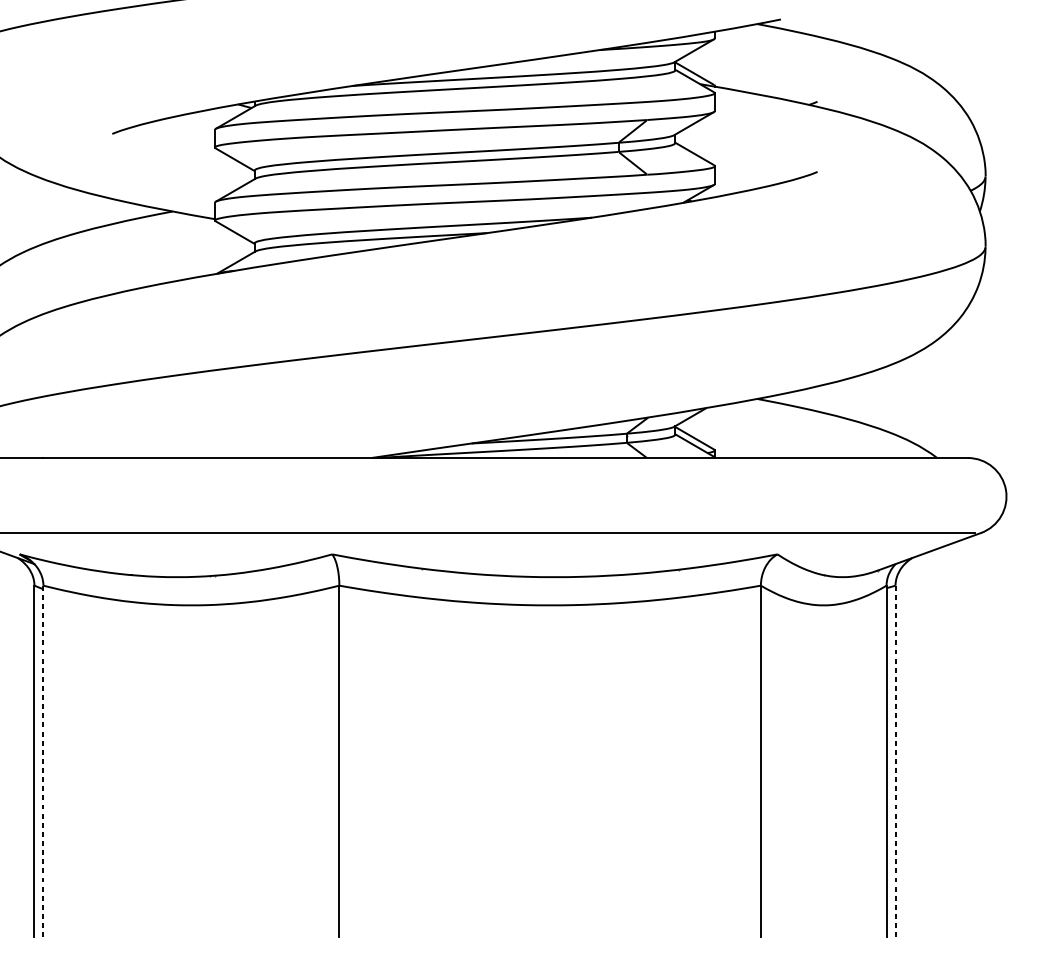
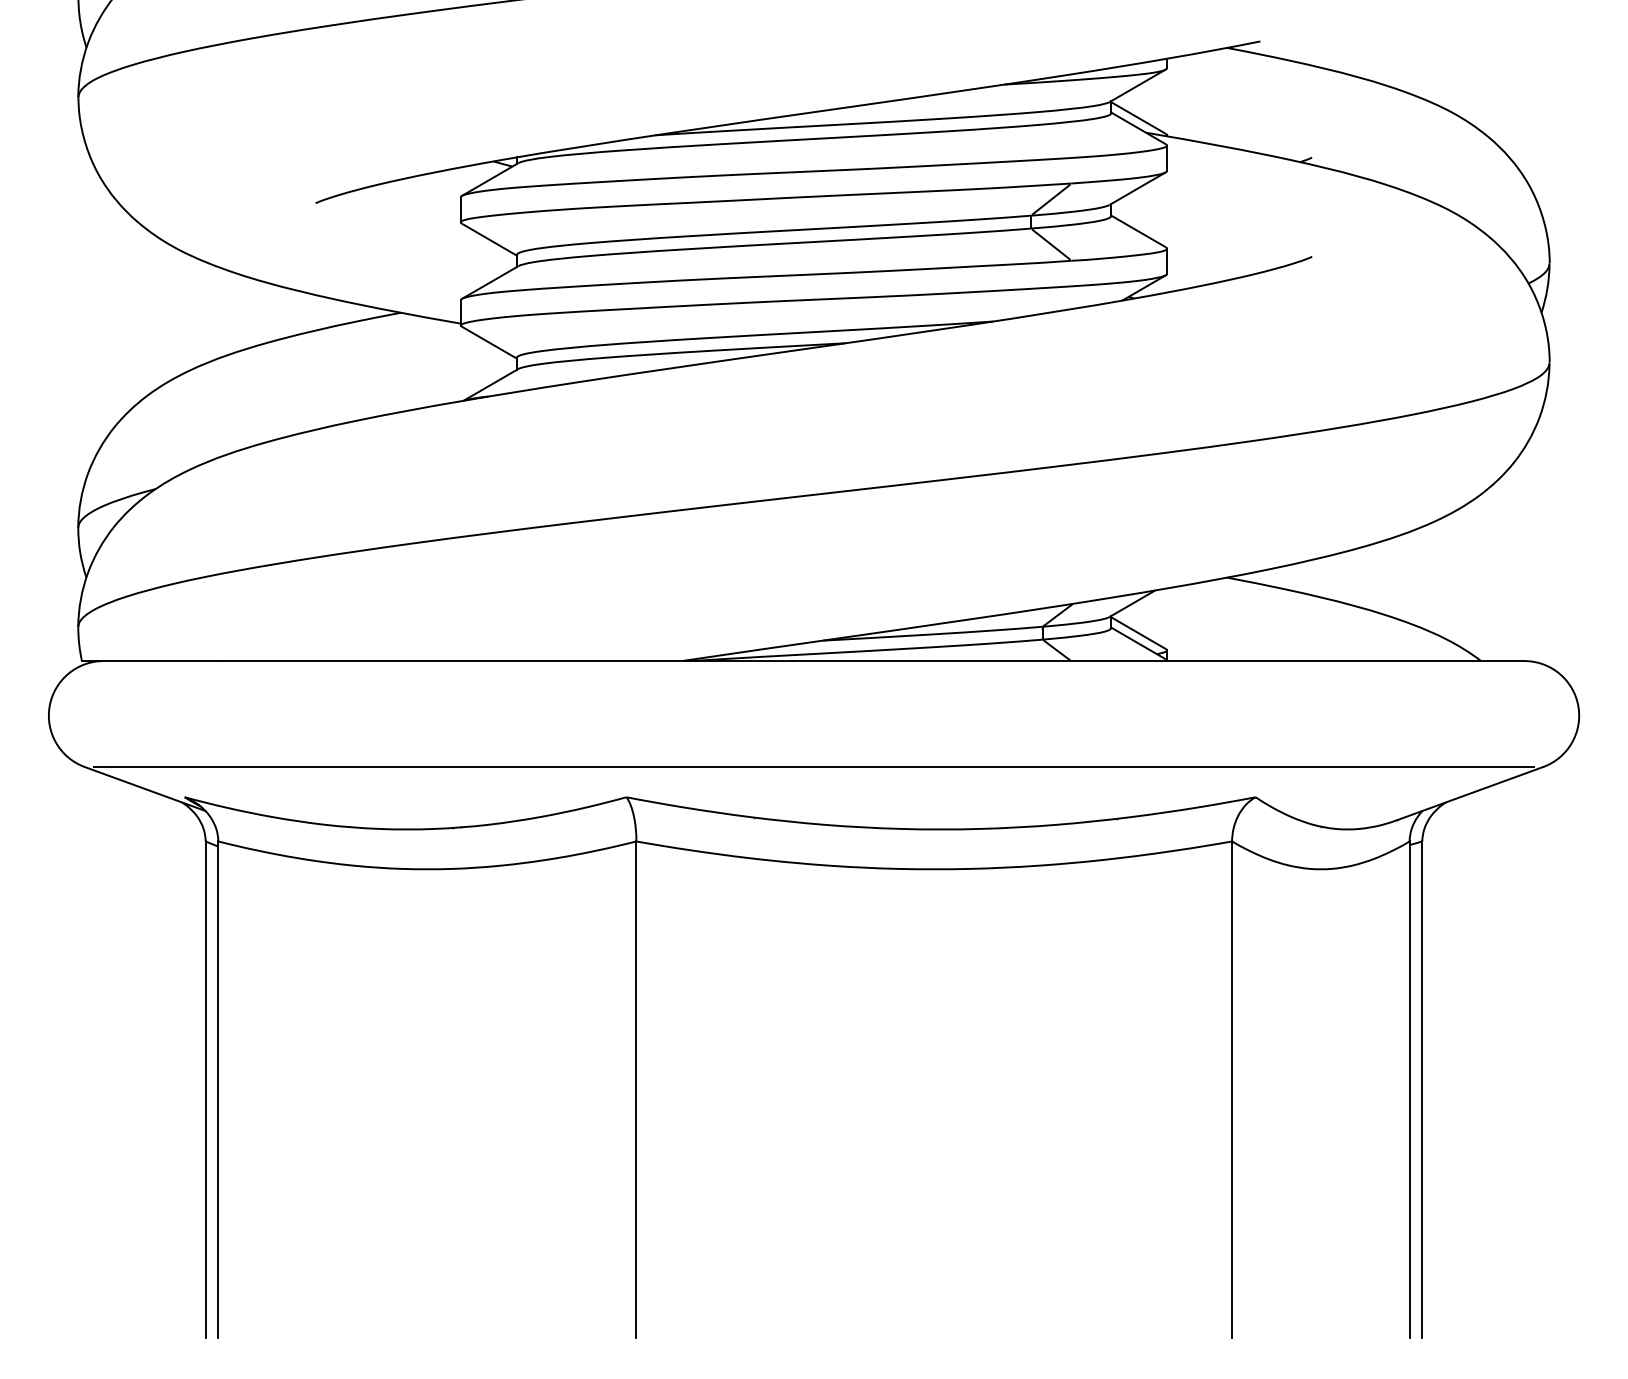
line: (43, 761) -> (218, 1090), dashed -> solid
line: (895, 761) -> (1422, 1090), dashed -> solid

